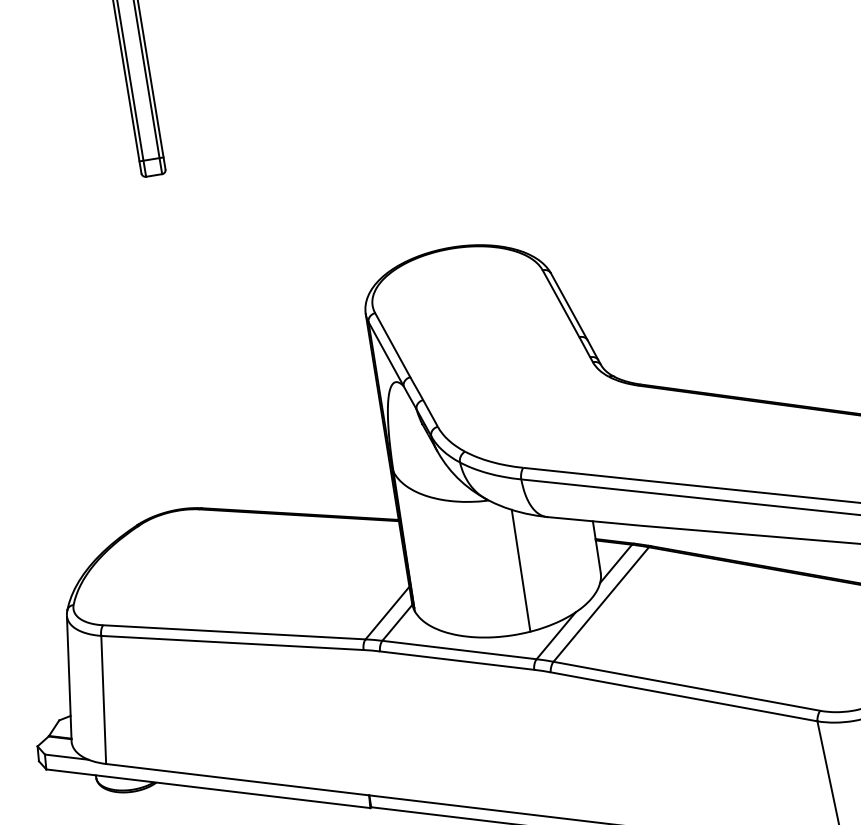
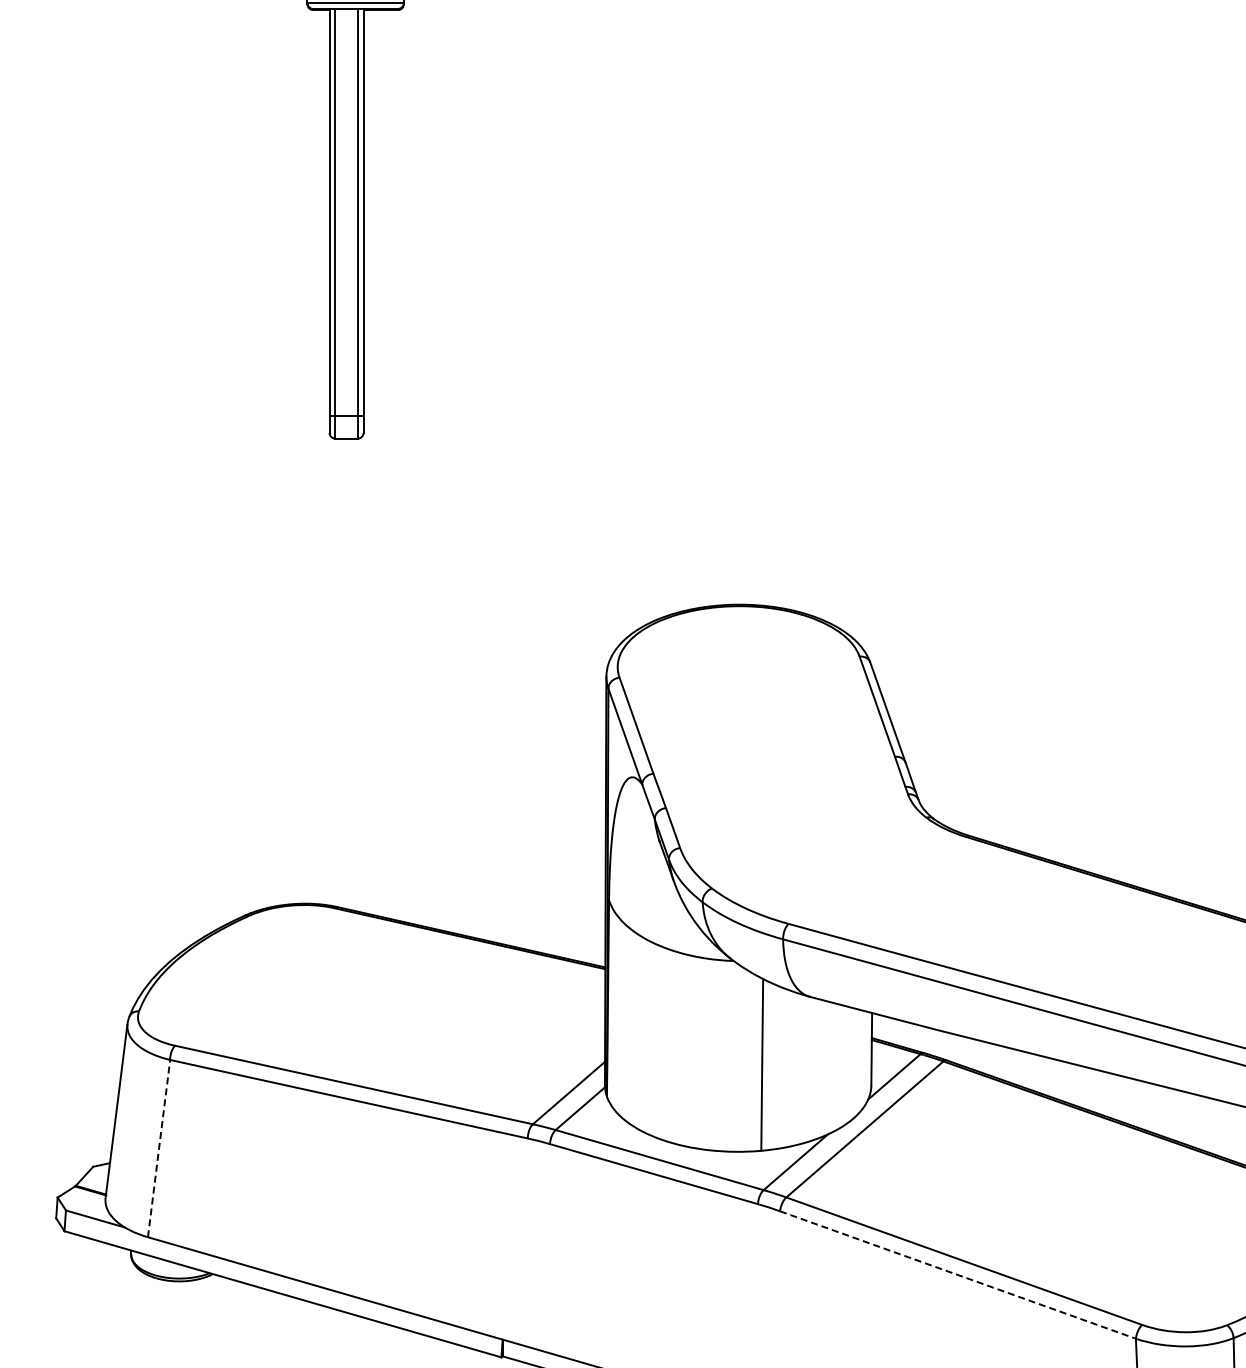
line: (683, 697) -> (957, 1275), solid -> dashed
line: (104, 699) -> (159, 1148), solid -> dashed

